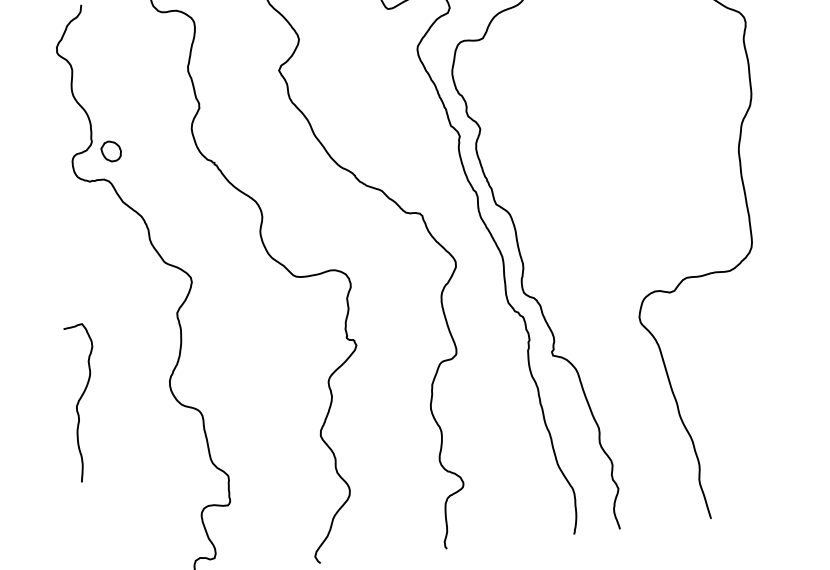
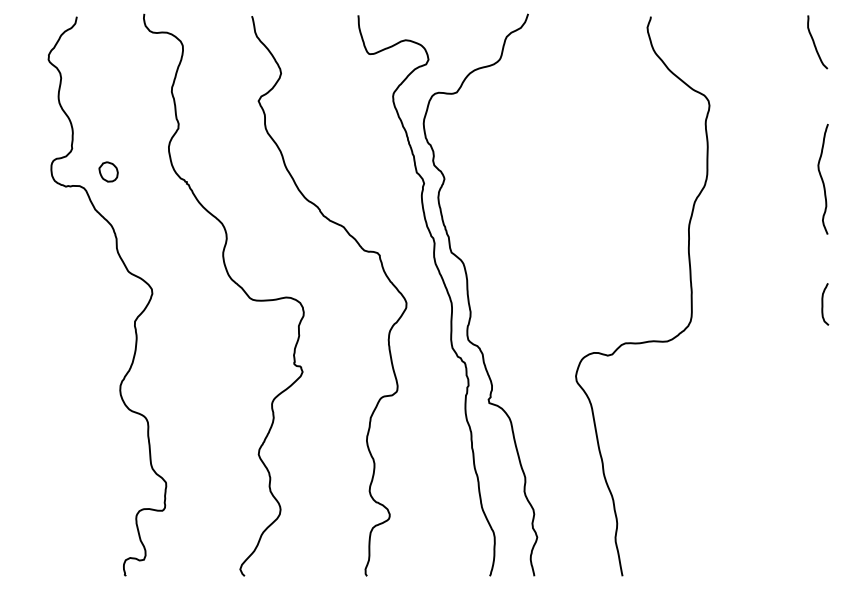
part: (111, 150) -> (108, 171), moved
curve: (81, 398) -> (34, 392), removed

